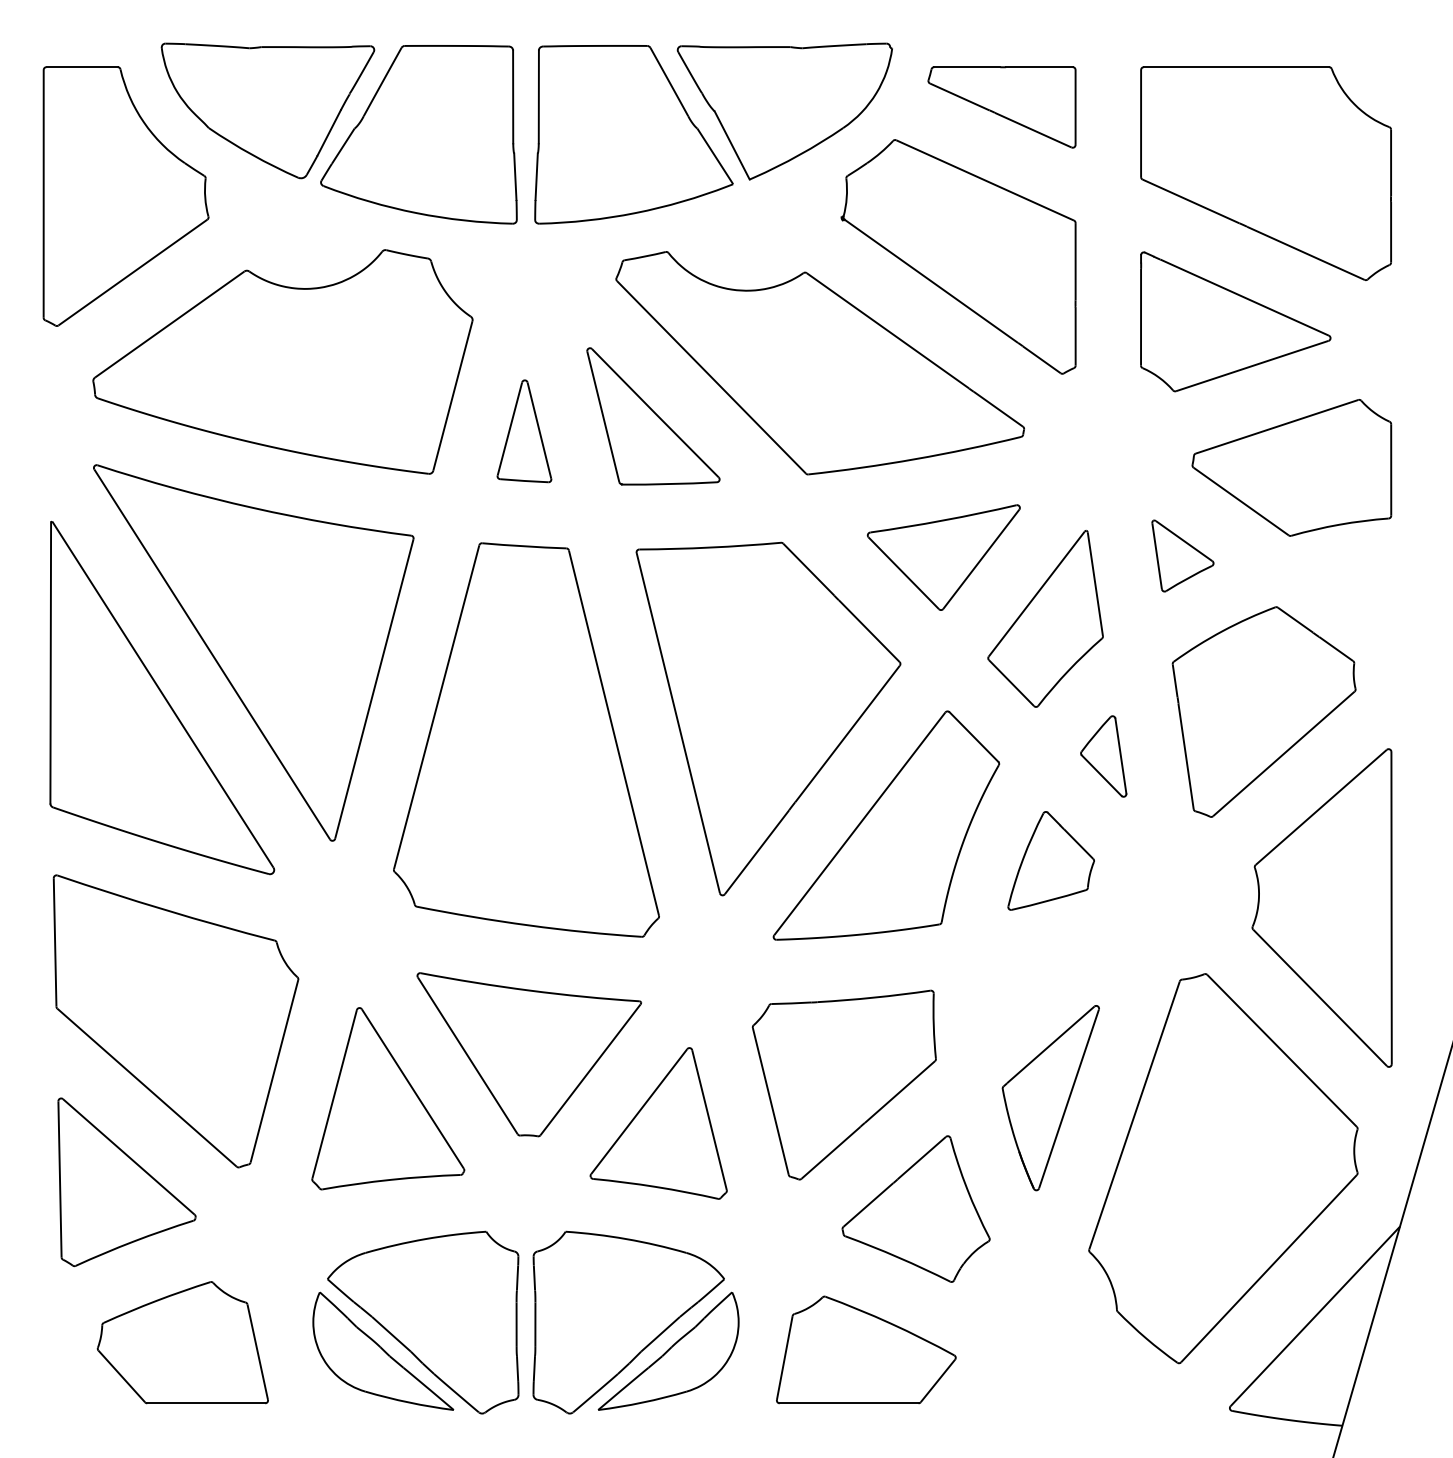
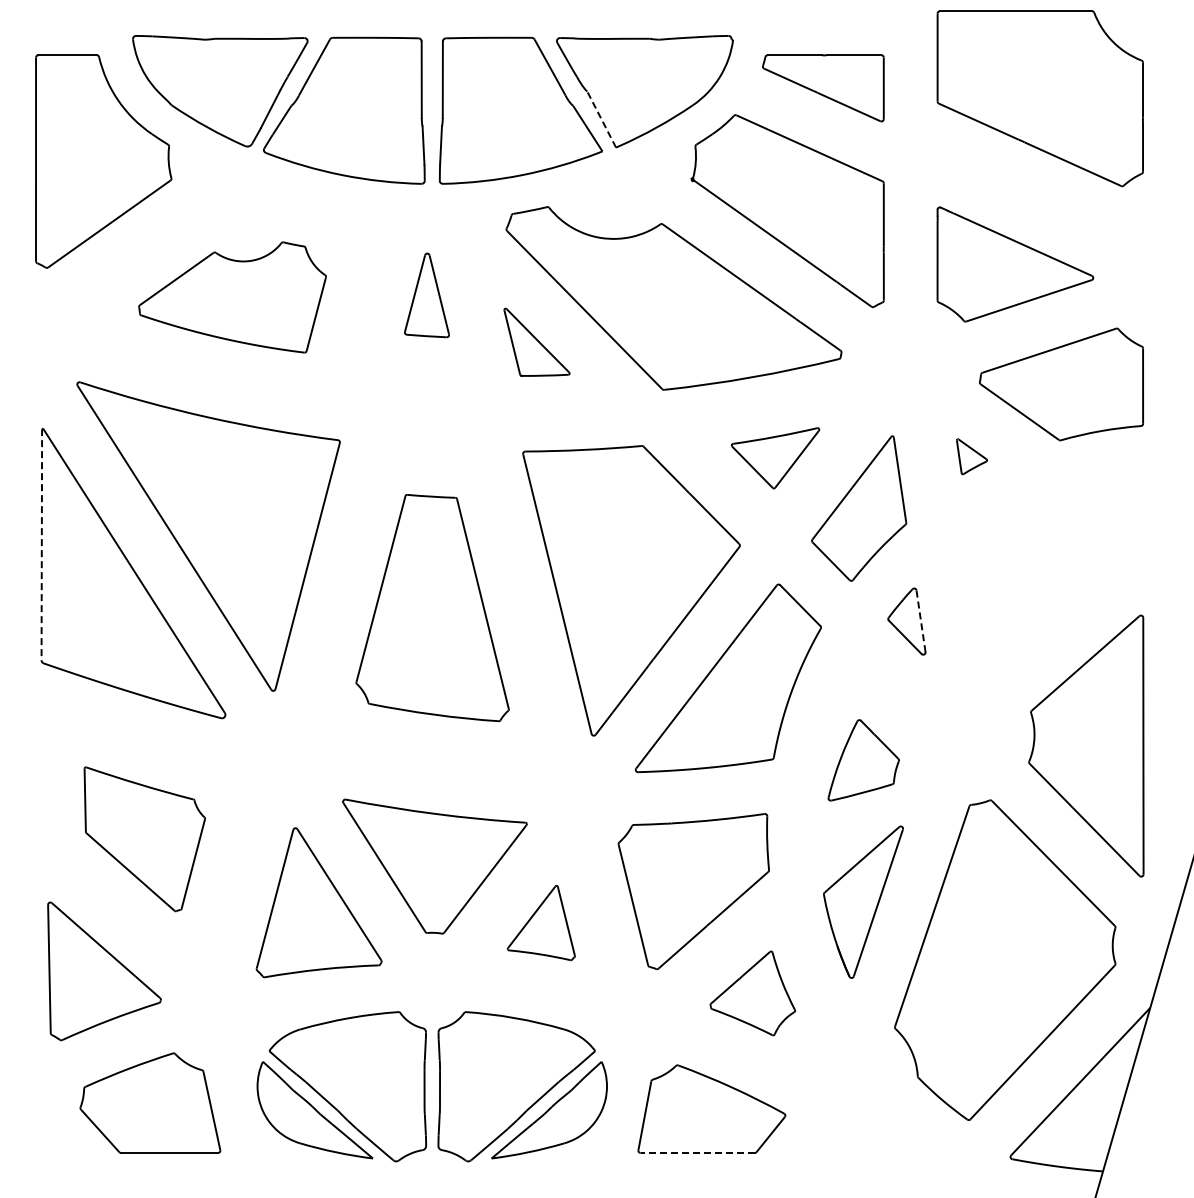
line: (731, 145) -> (601, 119), solid -> dashed
part: (1265, 173) -> (1039, 98), moved
part: (282, 362) -> (232, 297), size x0.6
part: (652, 416) -> (536, 342), size x0.6
part: (523, 431) -> (426, 295), moved
part: (1182, 555) -> (971, 456), size x0.6
part: (943, 557) -> (775, 458), size x0.7
line: (50, 662) -> (41, 544), solid -> dashed
part: (1263, 712) -> (1038, 585), removed
part: (526, 739) -> (432, 607), size x0.7
line: (1120, 755) -> (920, 620), solid -> dashed
part: (1050, 861) -> (863, 760), moved
part: (175, 1021) -> (144, 839), size x0.6
part: (658, 1122) -> (541, 922), size x0.6
part: (915, 1209) -> (752, 993), size x0.7
line: (848, 1402) -> (697, 1152), solid -> dashed

